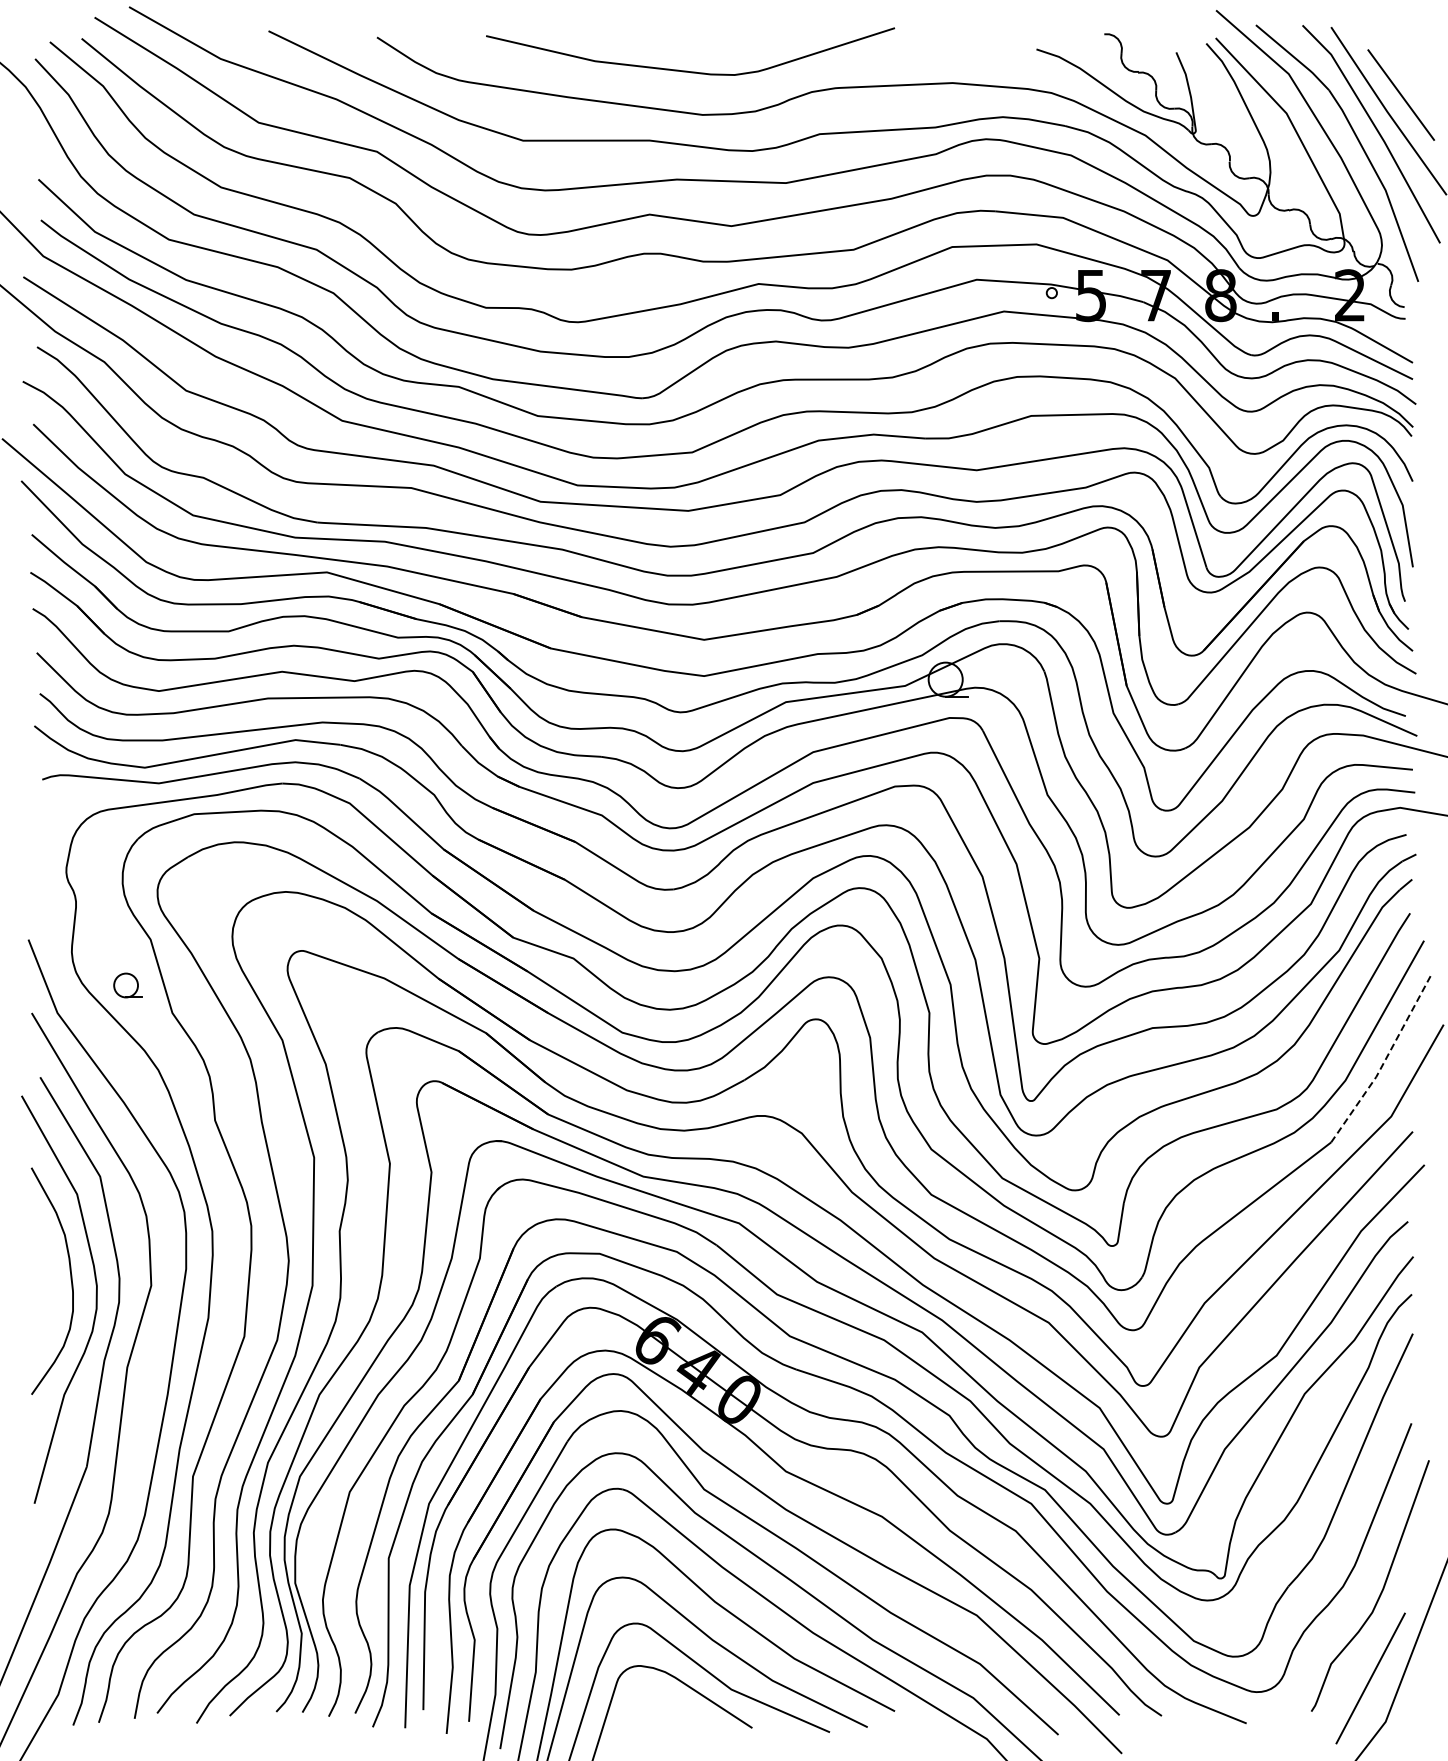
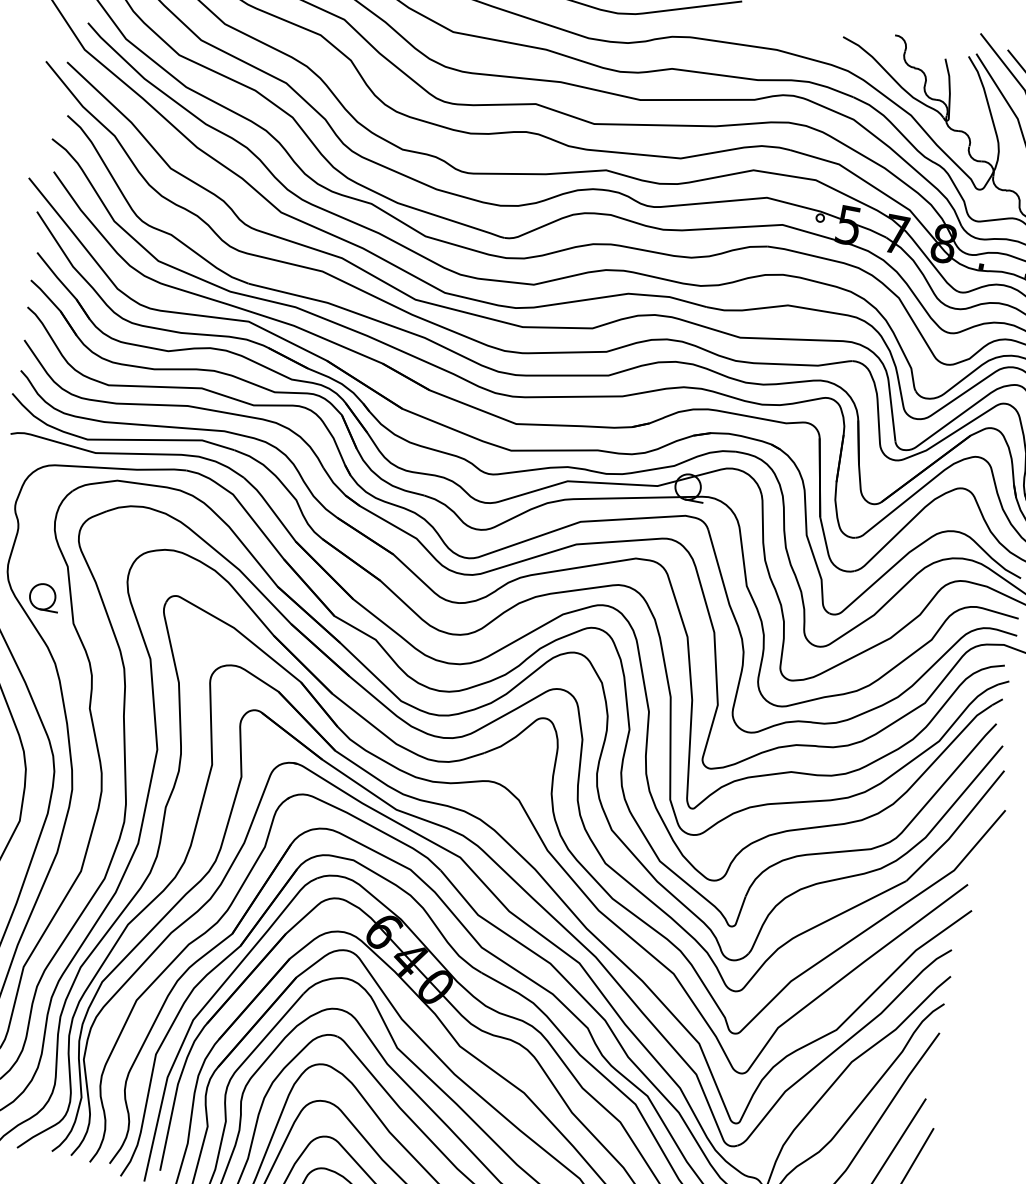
part: (127, 985) -> (44, 597), size x1.43
line: (1385, 1060) -> (957, 828), dashed -> solid

